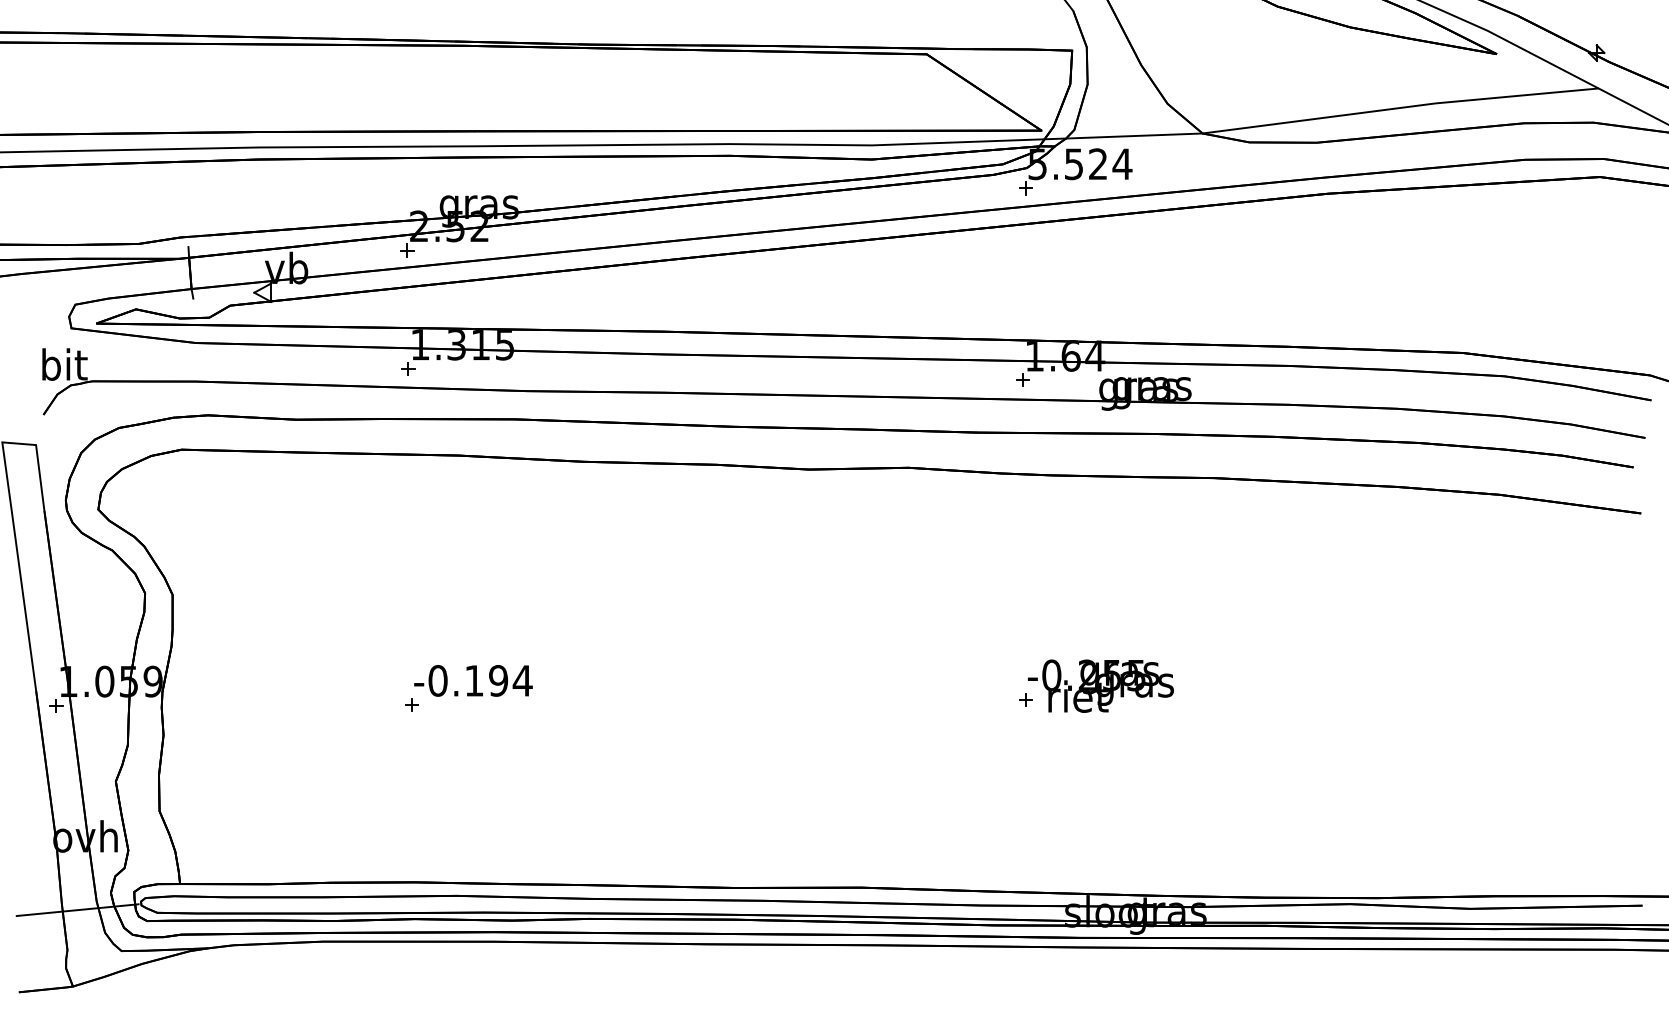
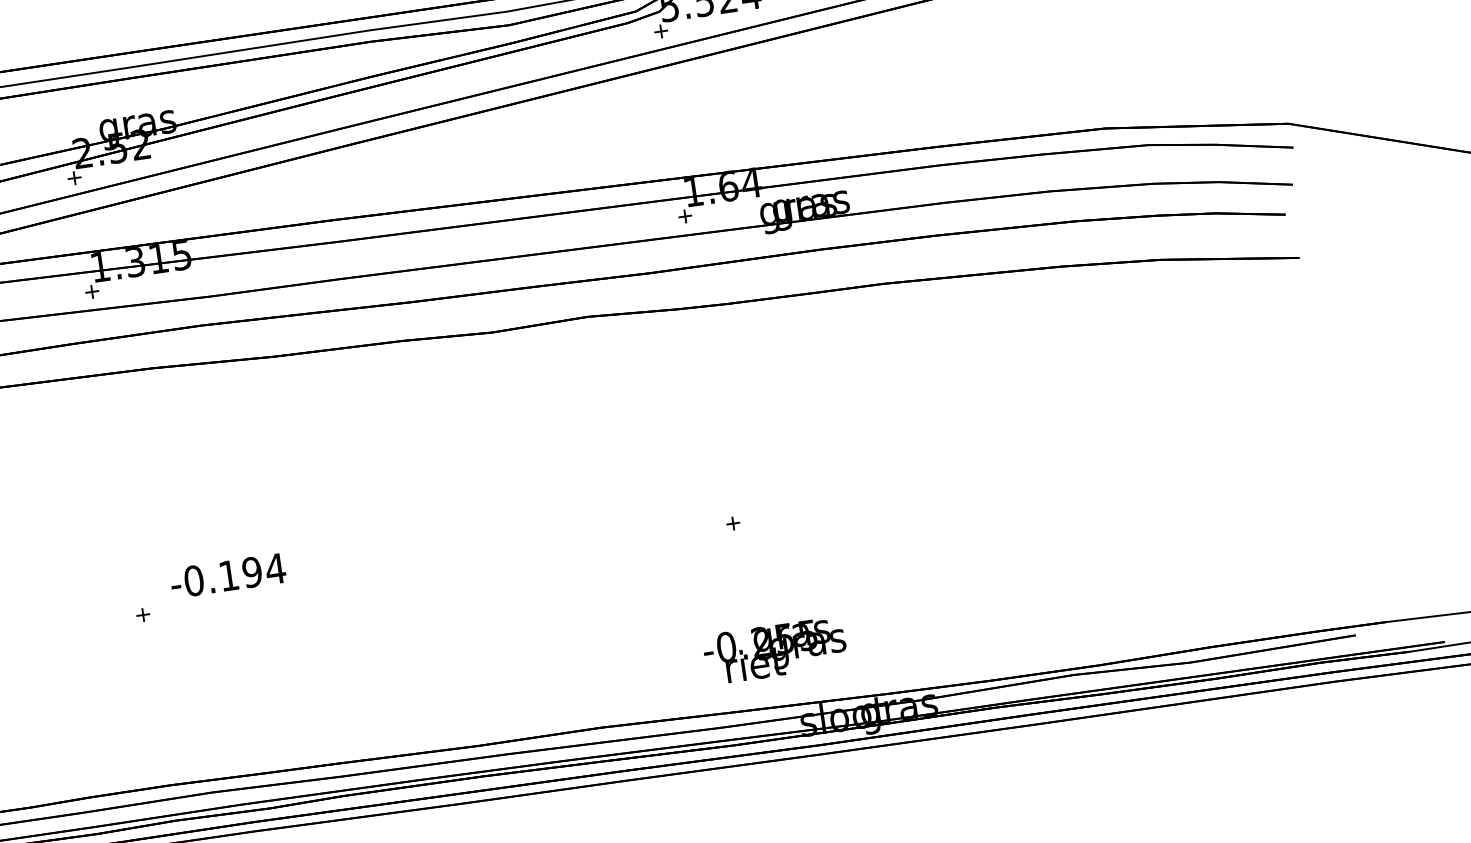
text: (473, 680) -> (228, 575), moved
text: (1100, 685) -> (774, 650), moved

